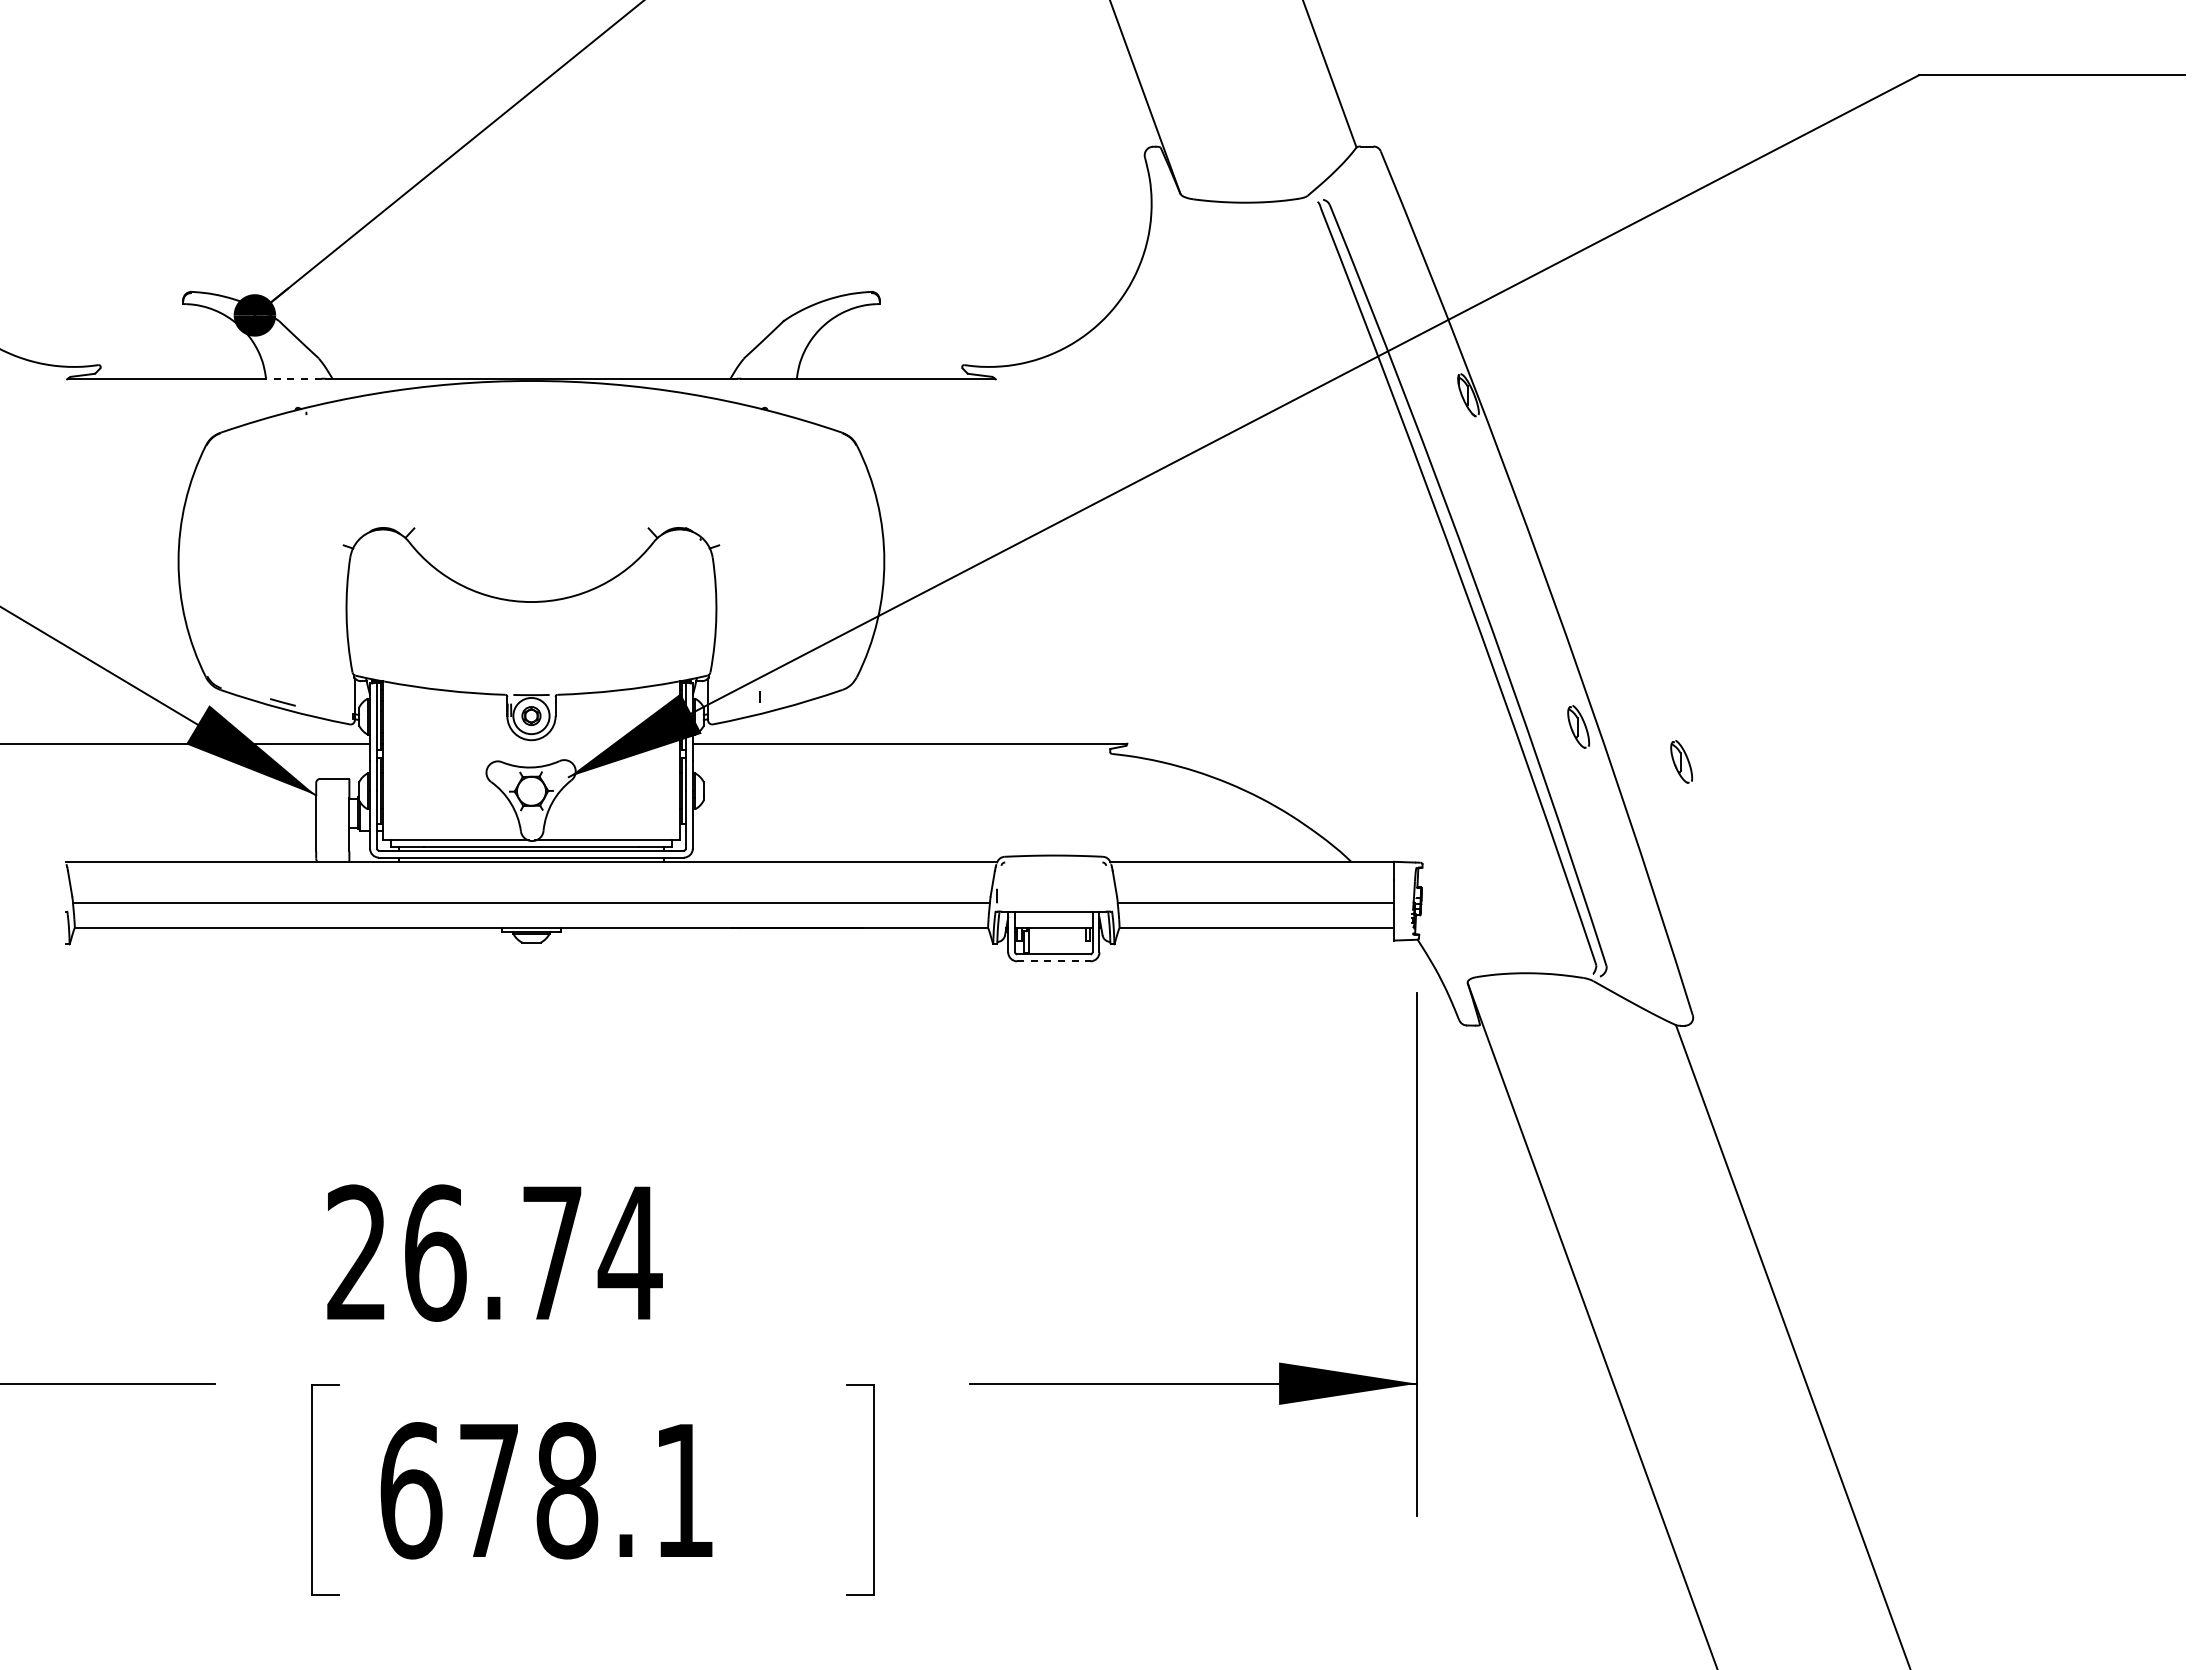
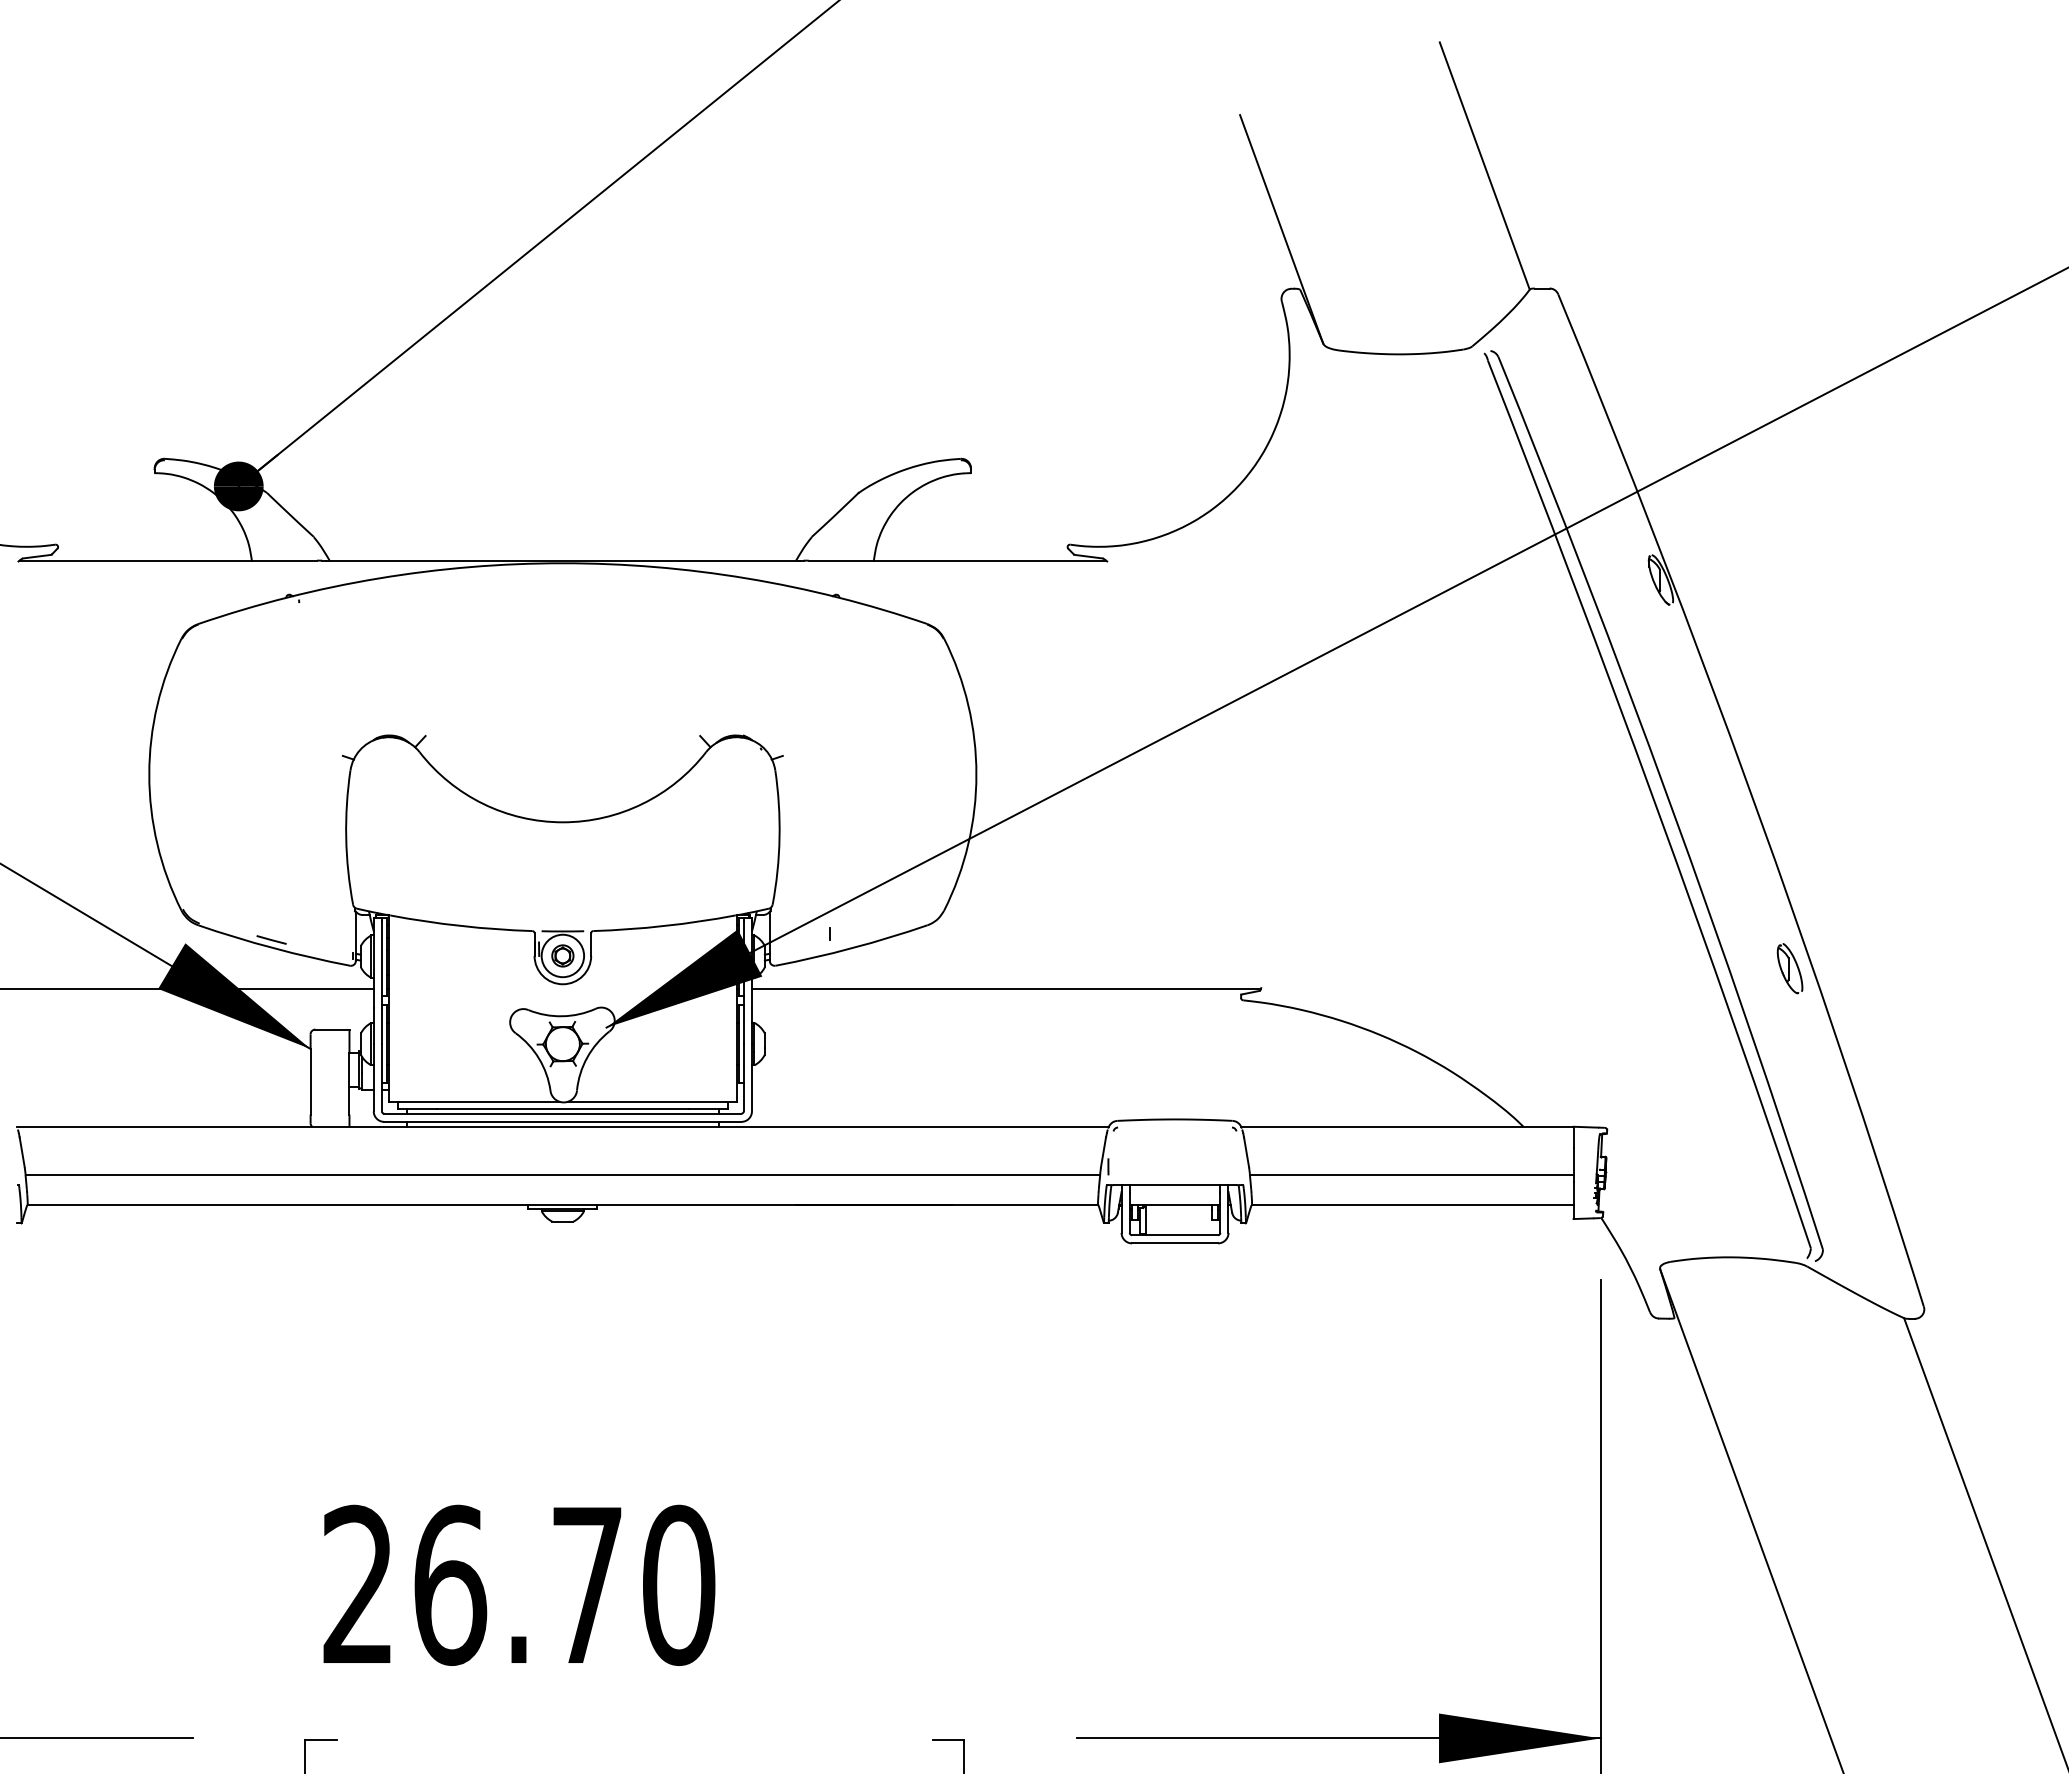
line: (293, 378) -> (283, 560), dashed -> solid
part: (1681, 761) -> (1910, 1009), removed
line: (1053, 961) -> (1174, 1243), dashed -> solid
text: (629, 1252) -> (677, 1584), 26.74 -> 26.70

